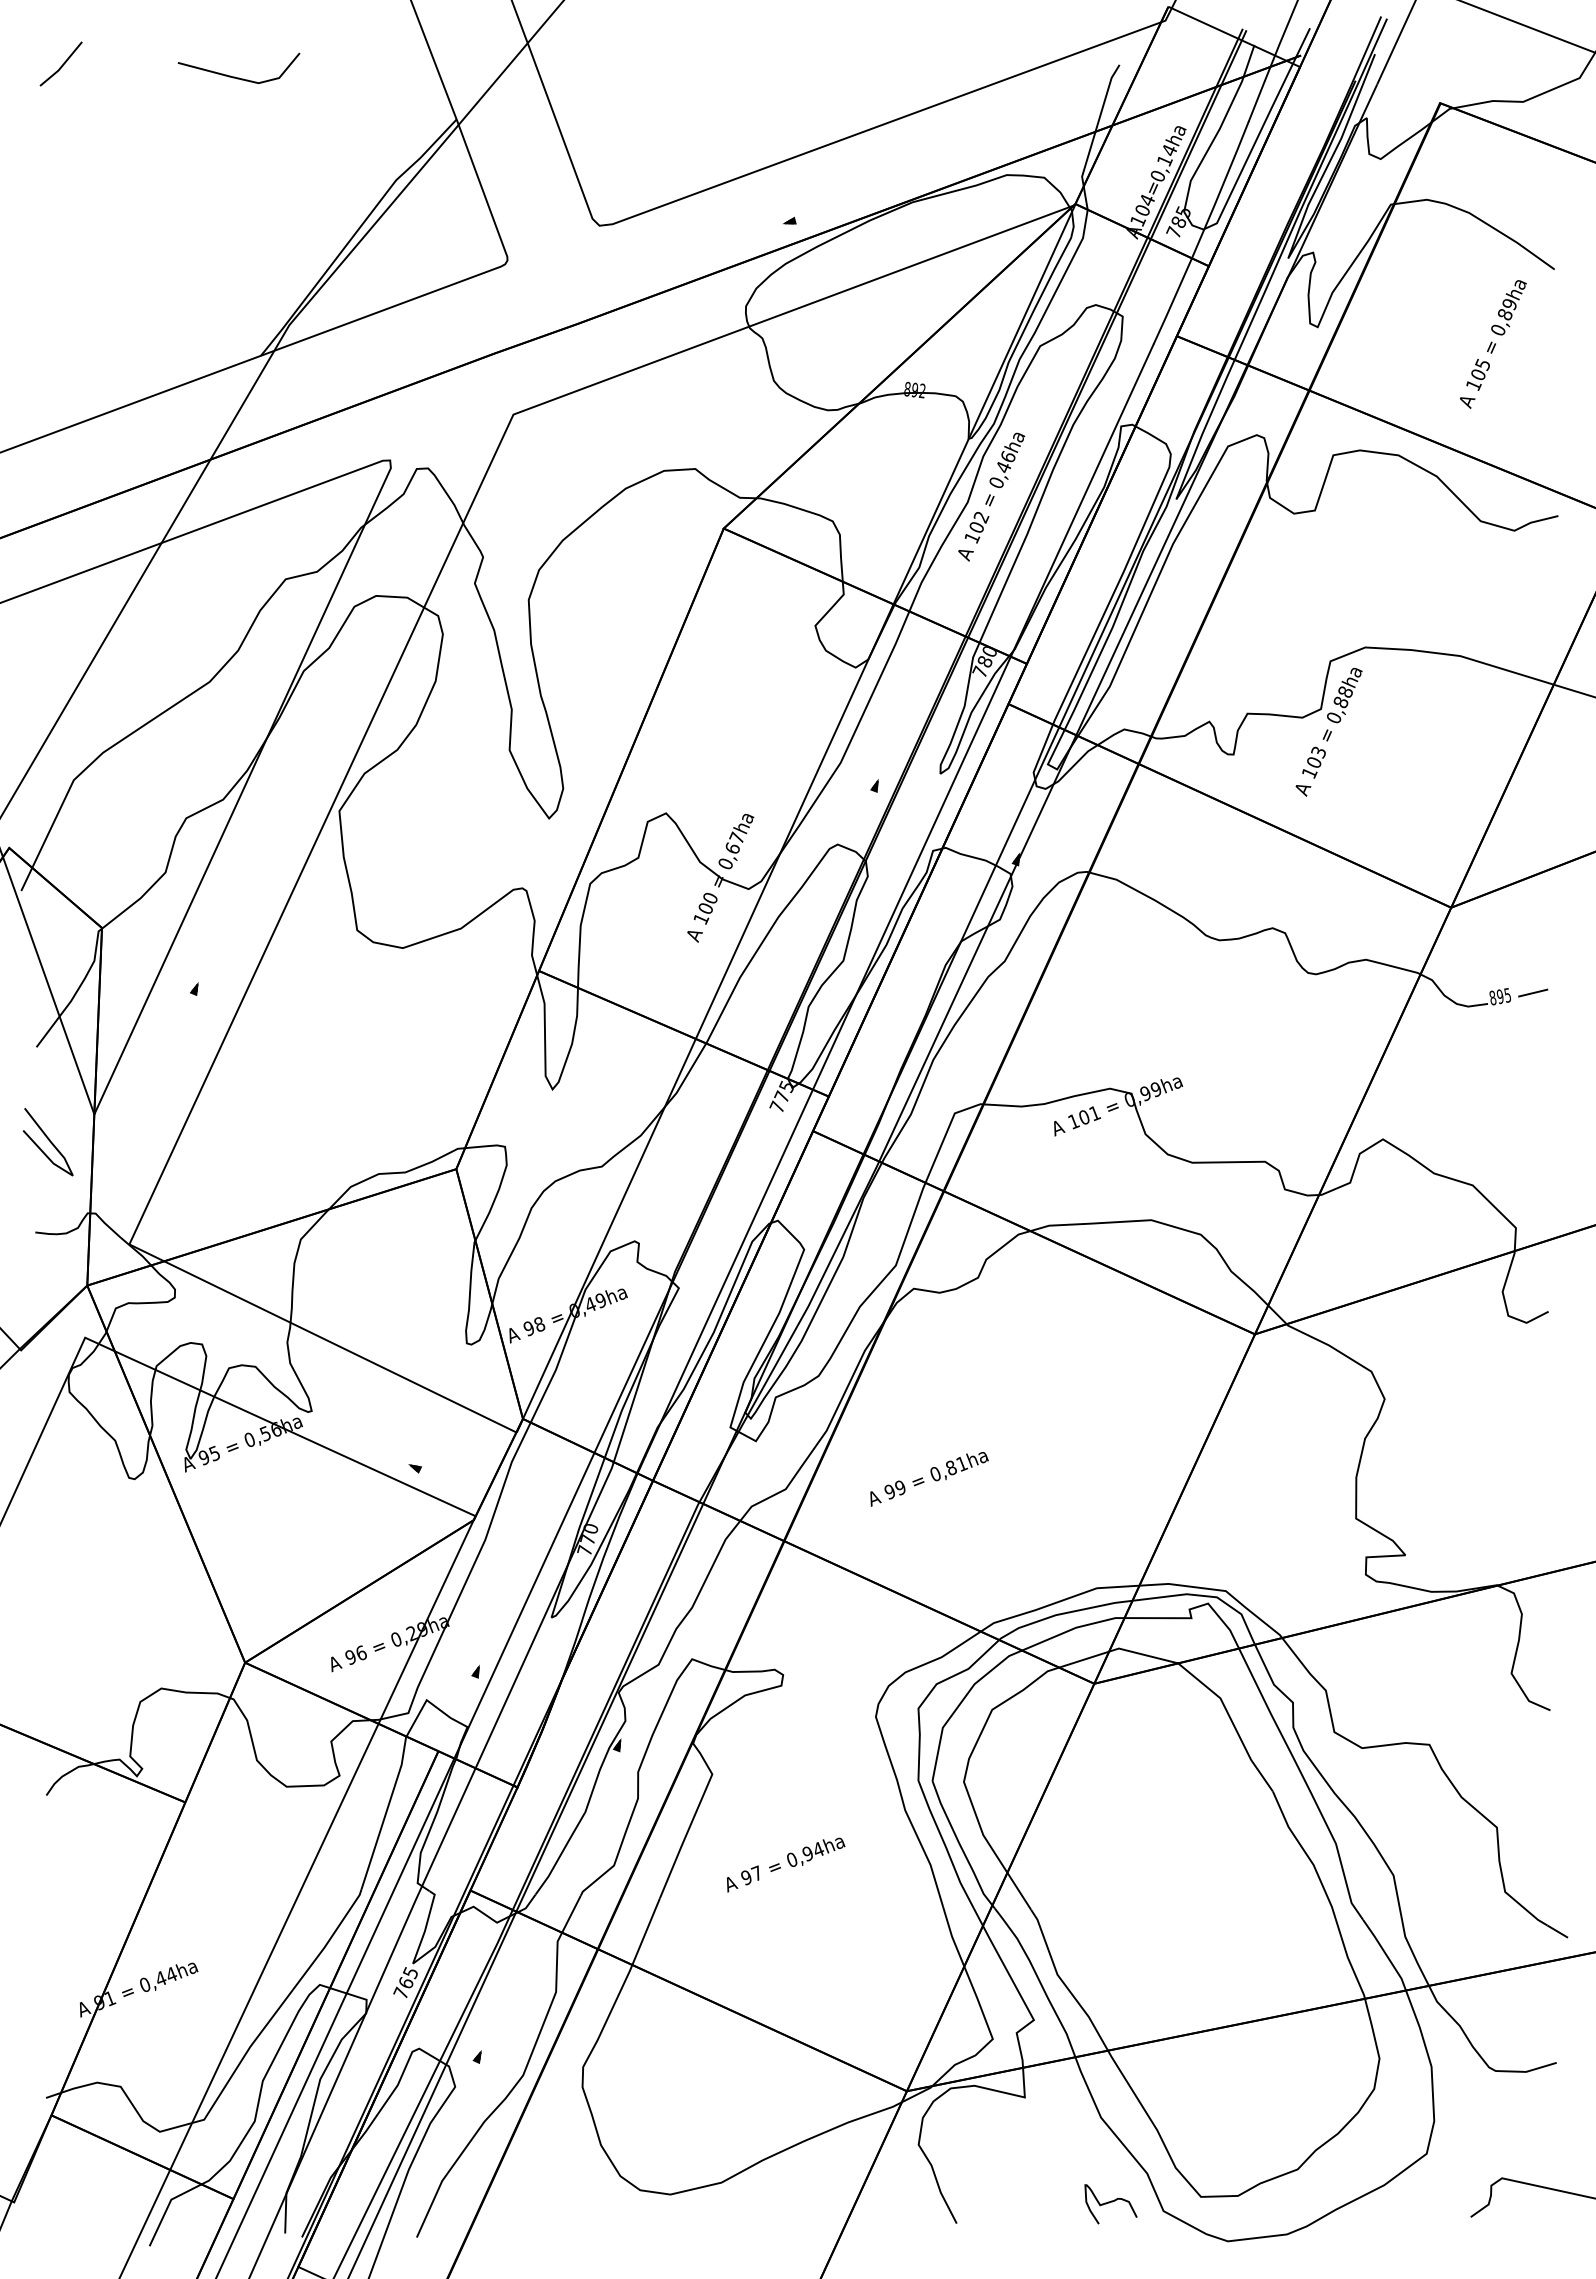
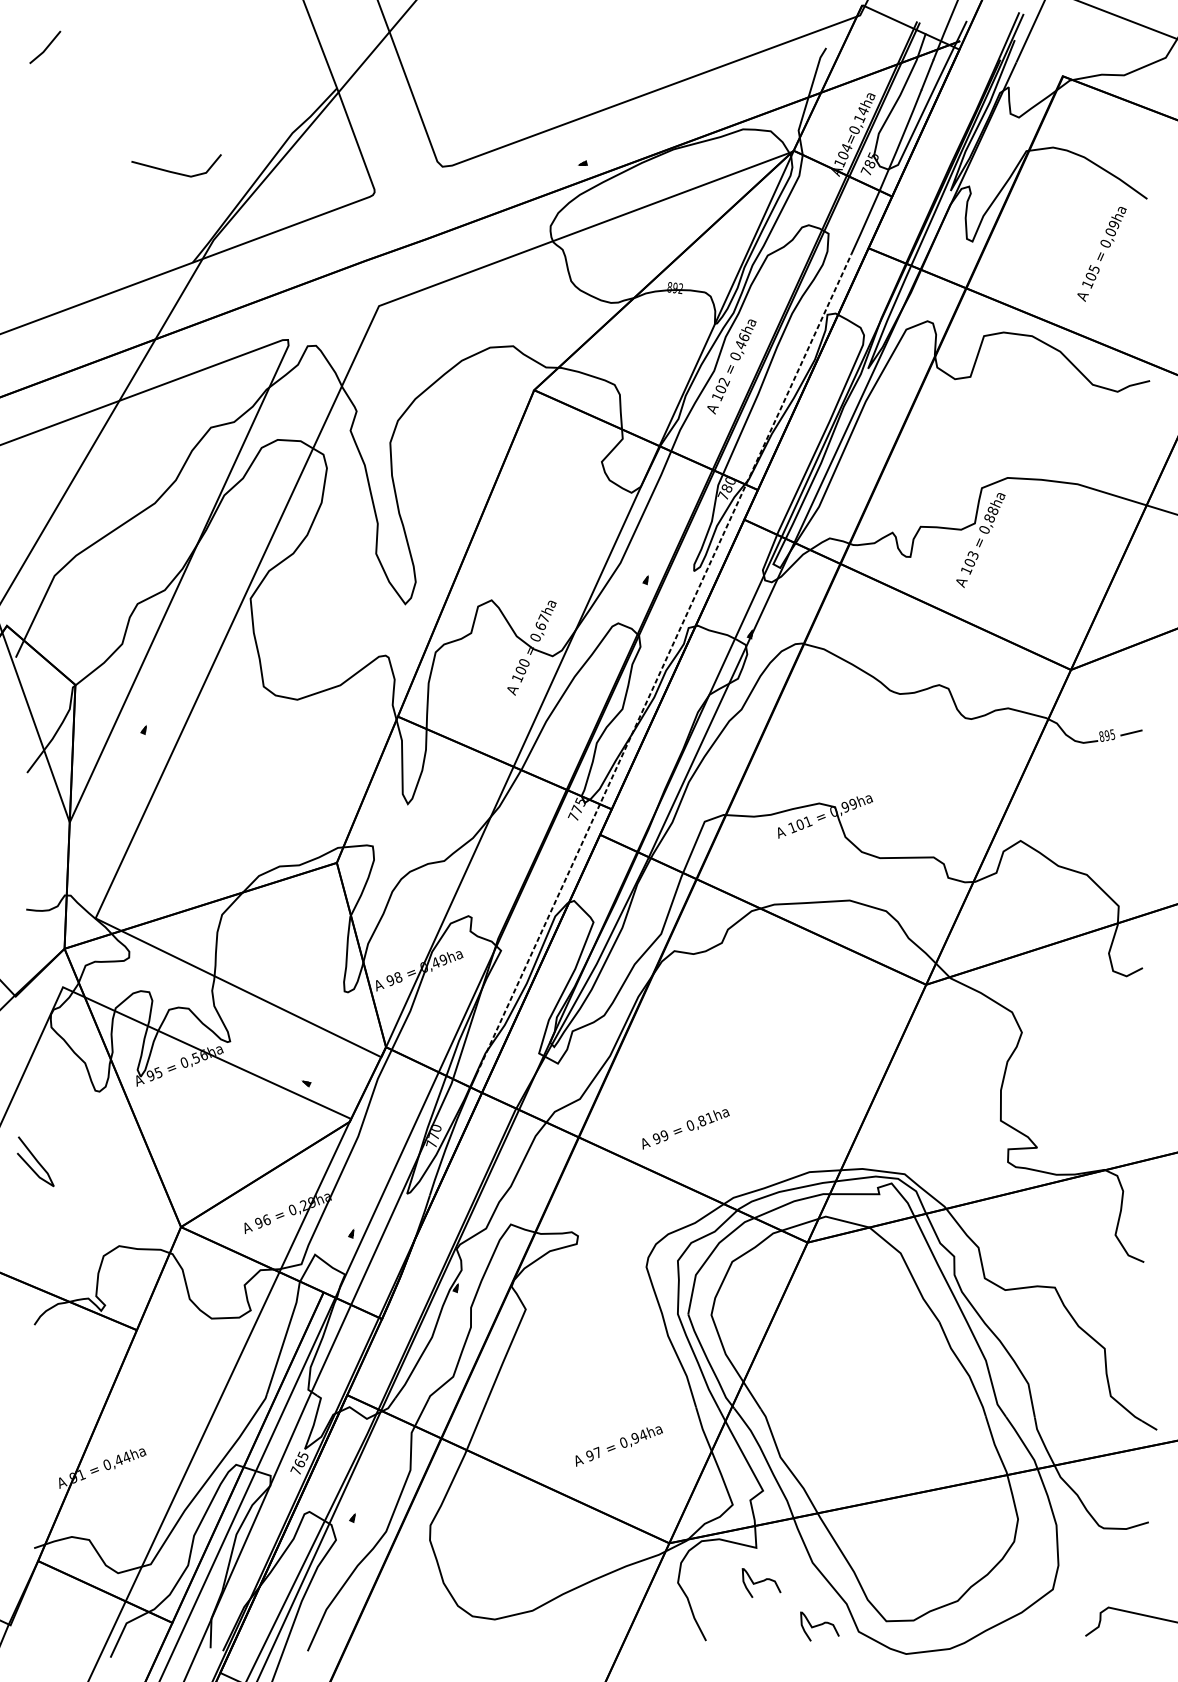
line: (235, 76) -> (173, 171), moved
text: (1505, 314) -> (1111, 232), 0,89ha -> 0,09ha
line: (899, 899) -> (663, 663), solid -> dashed
curve: (48, 1140) -> (35, 1160), moved
text: (929, 1479) -> (686, 1129), moved
text: (786, 1864) -> (619, 1446), moved
curve: (1030, 2144) -> (760, 1582), added

